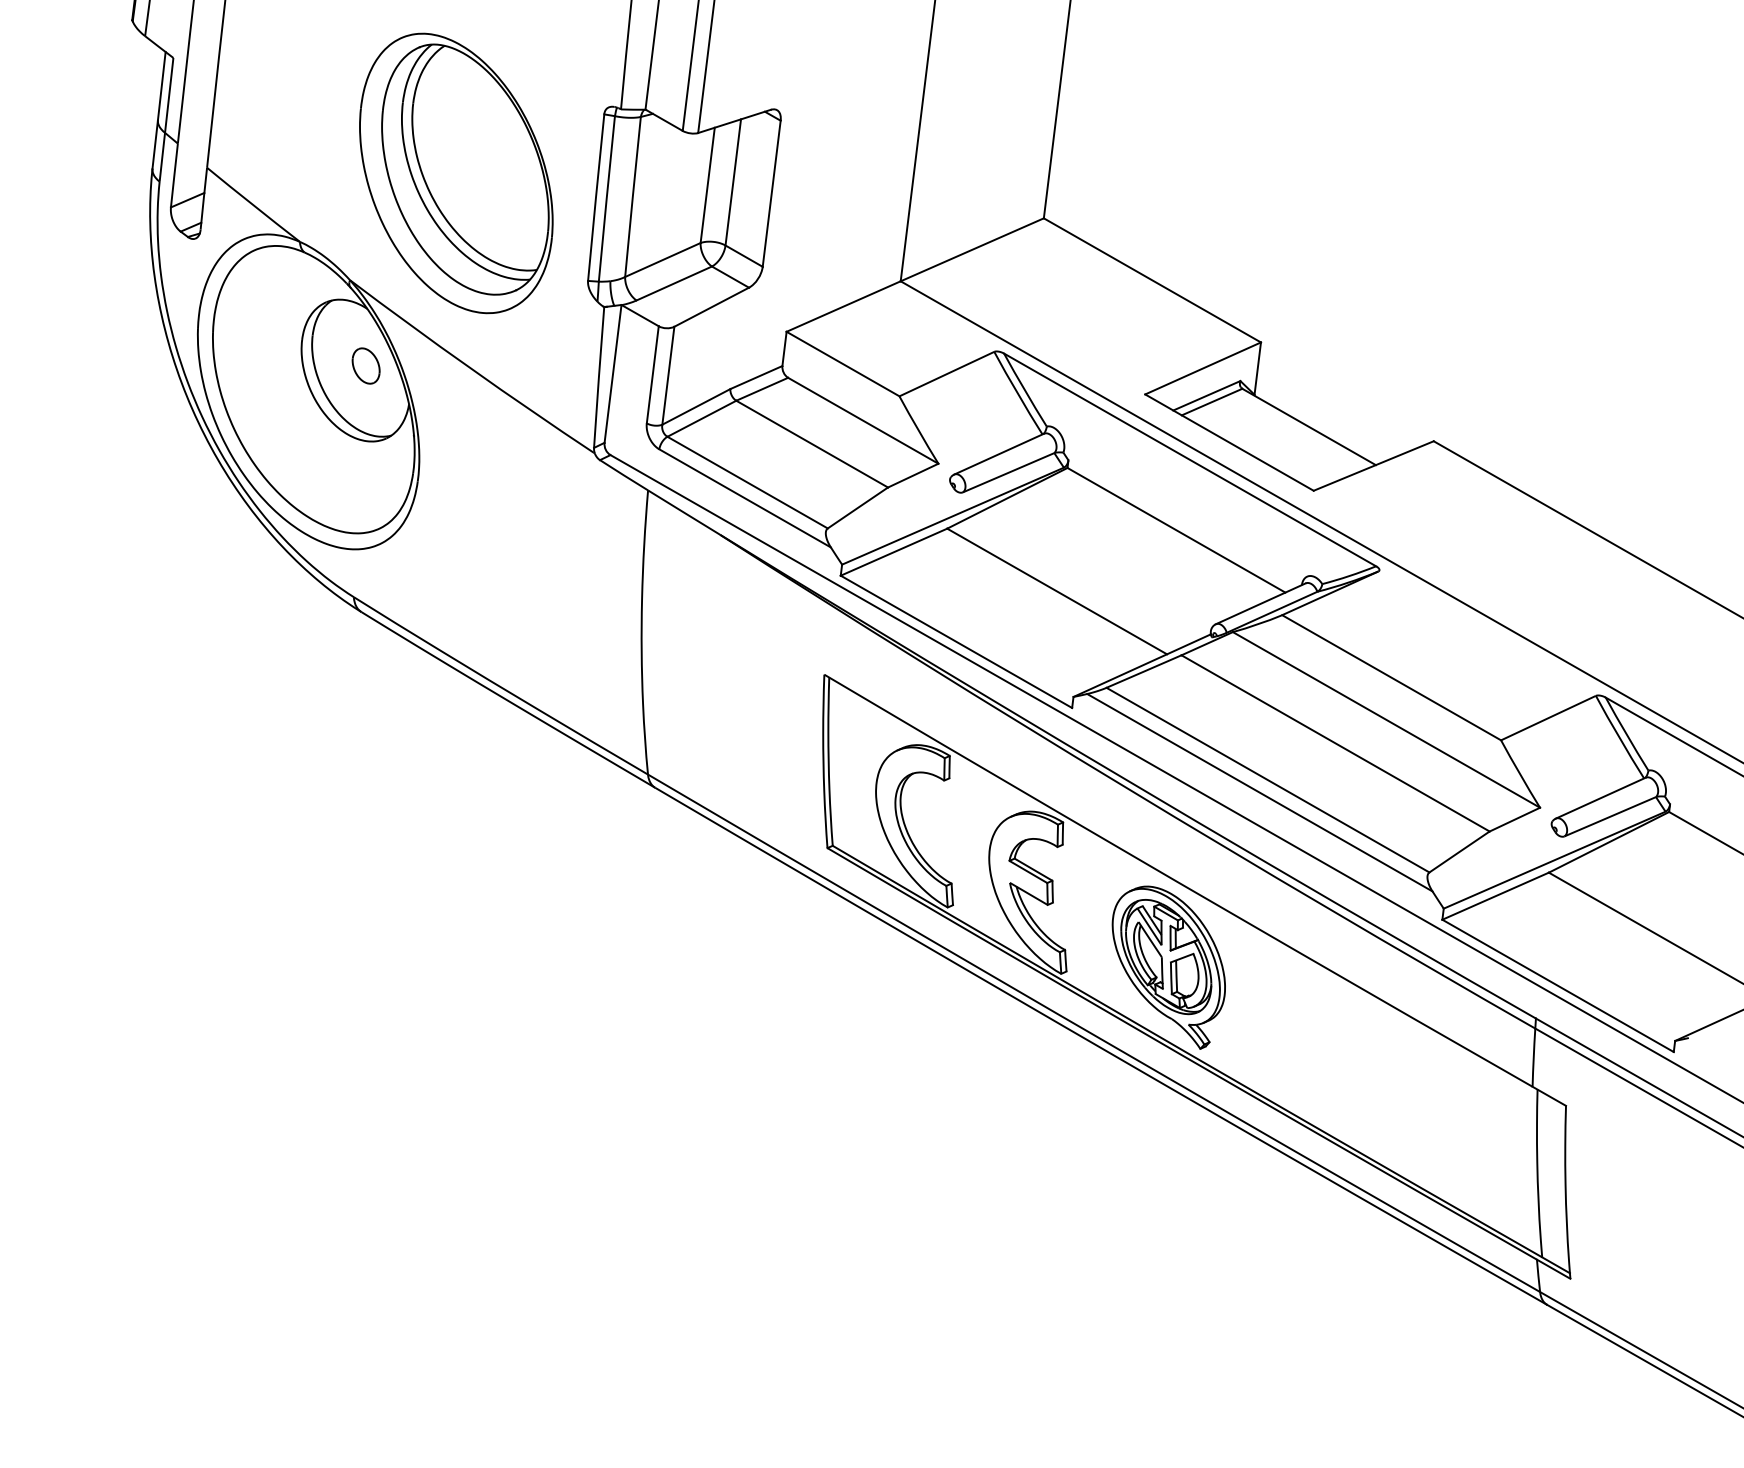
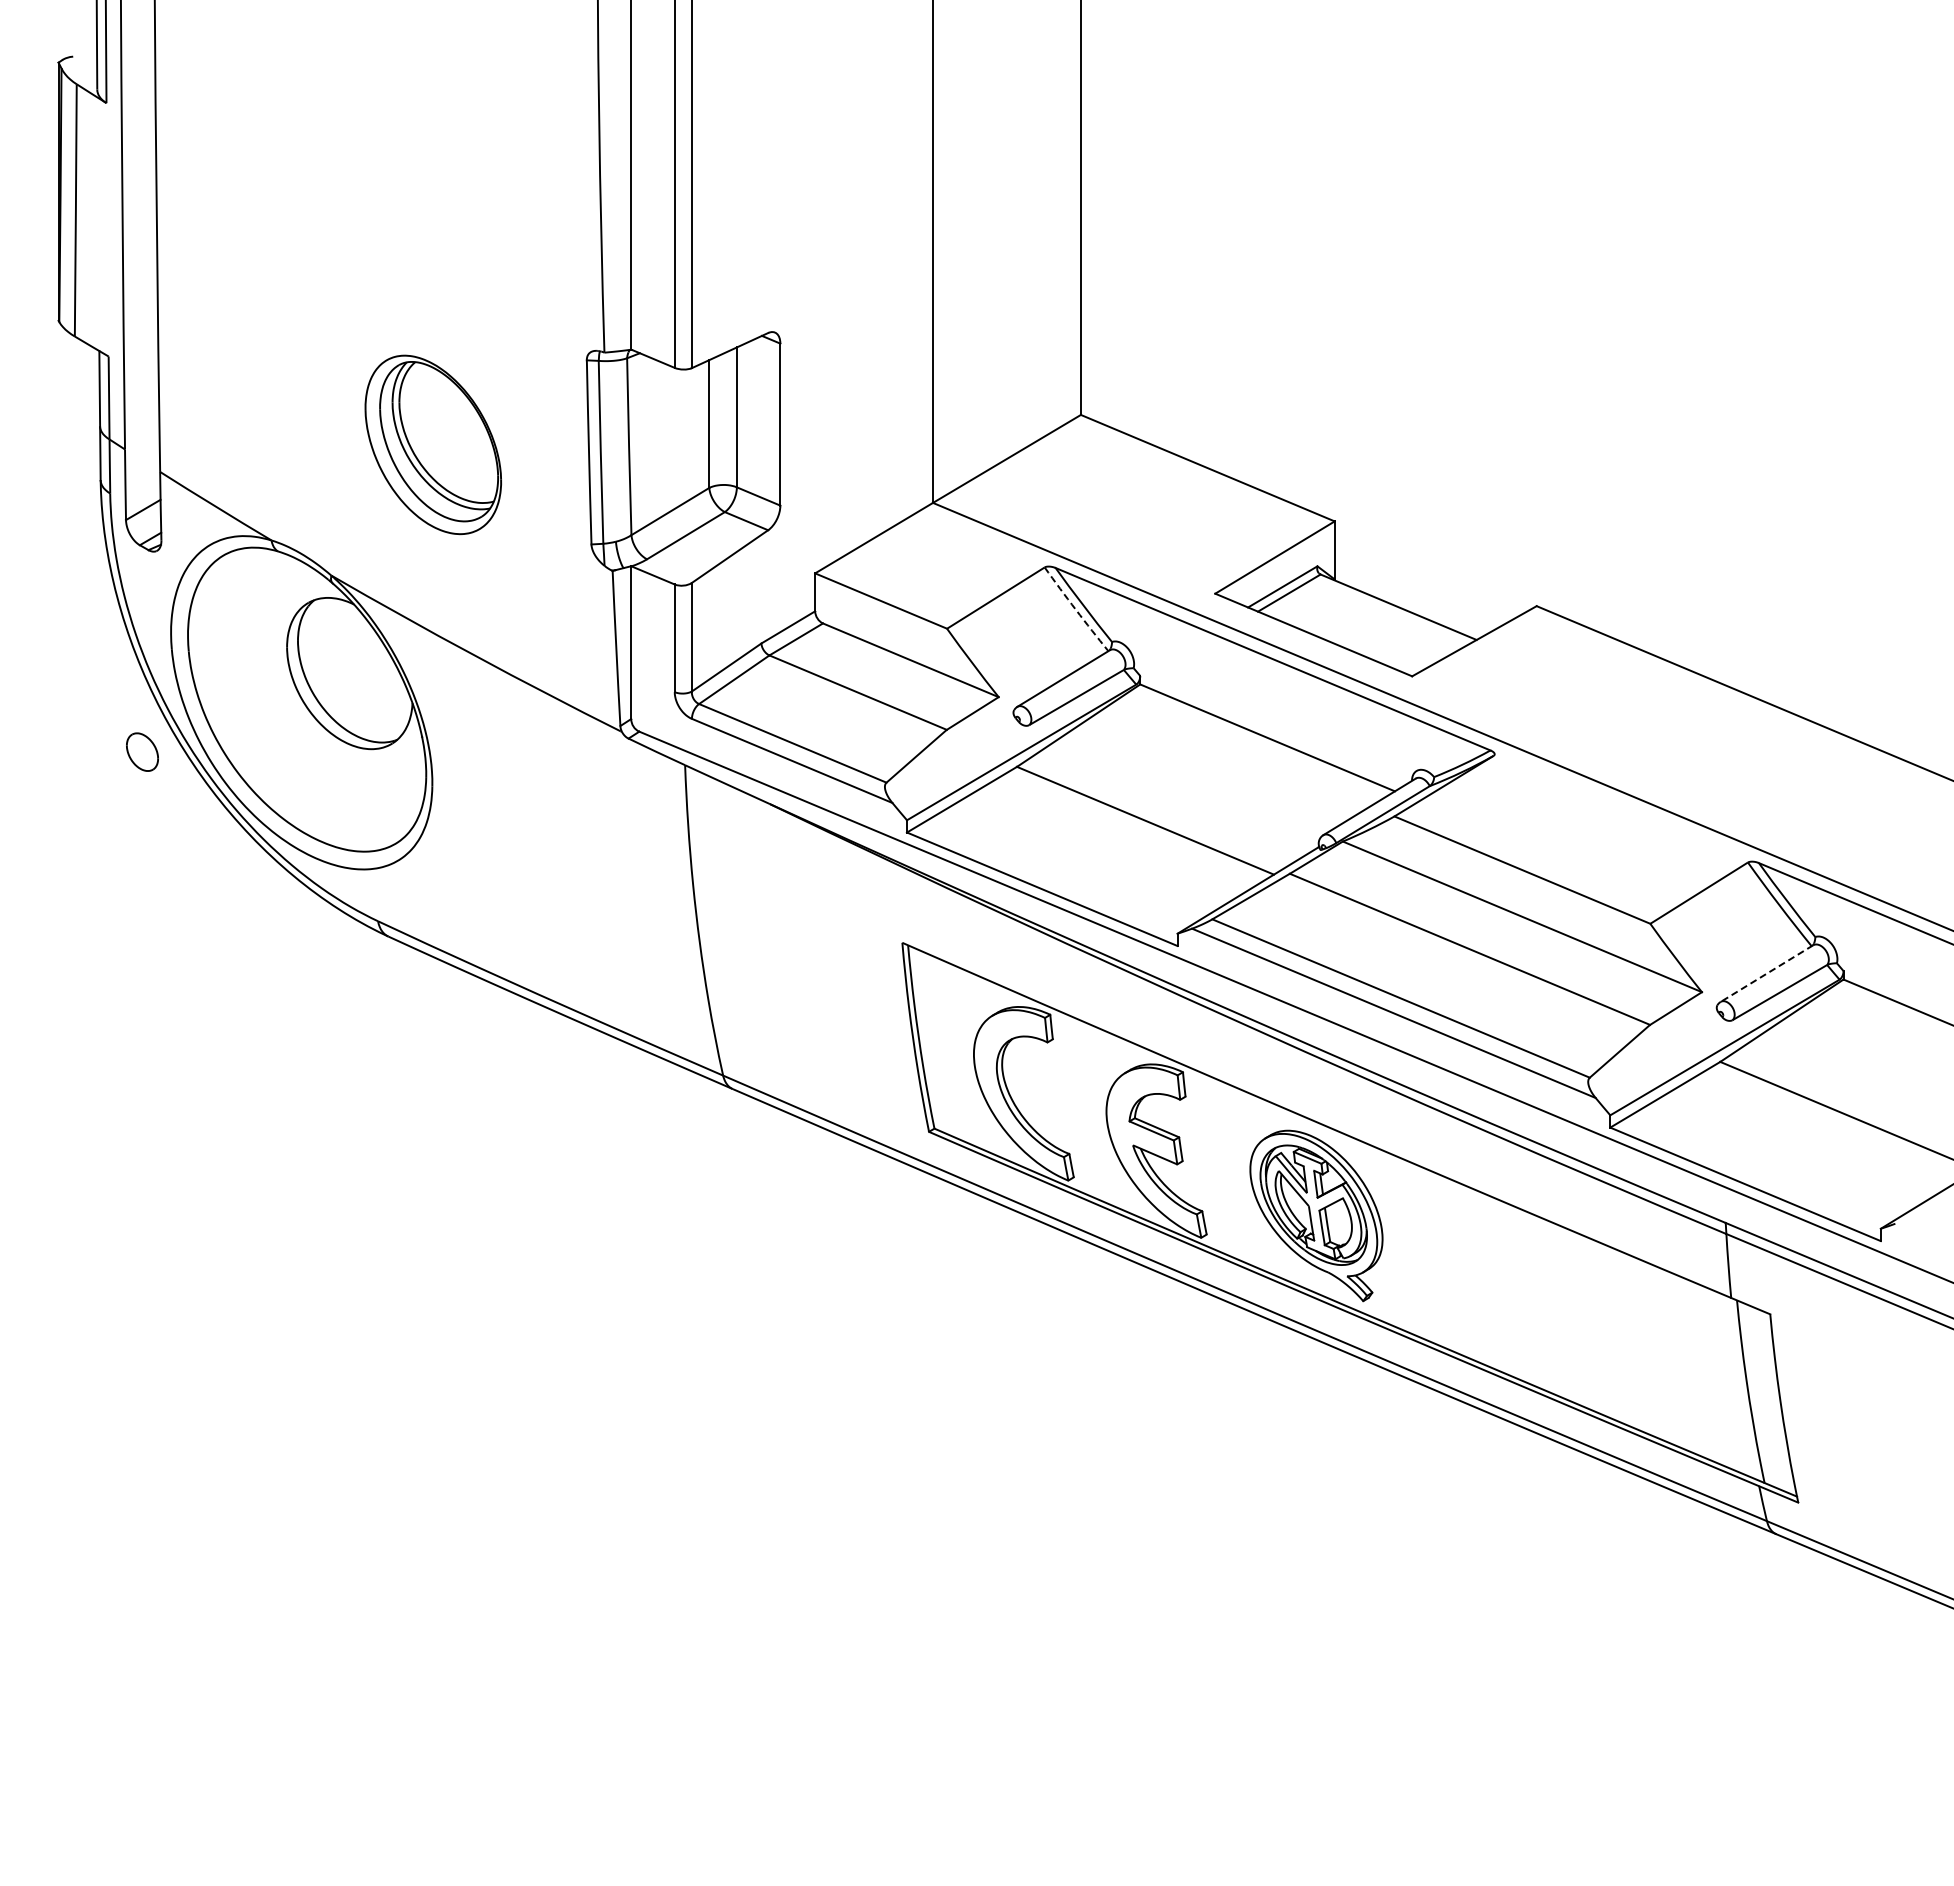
part: (456, 173) -> (433, 444), size x0.6
part: (366, 365) -> (142, 751), moved
arc: (1017, 393) -> (1075, 609), solid -> dashed
line: (1600, 798) -> (1766, 973), solid -> dashed

